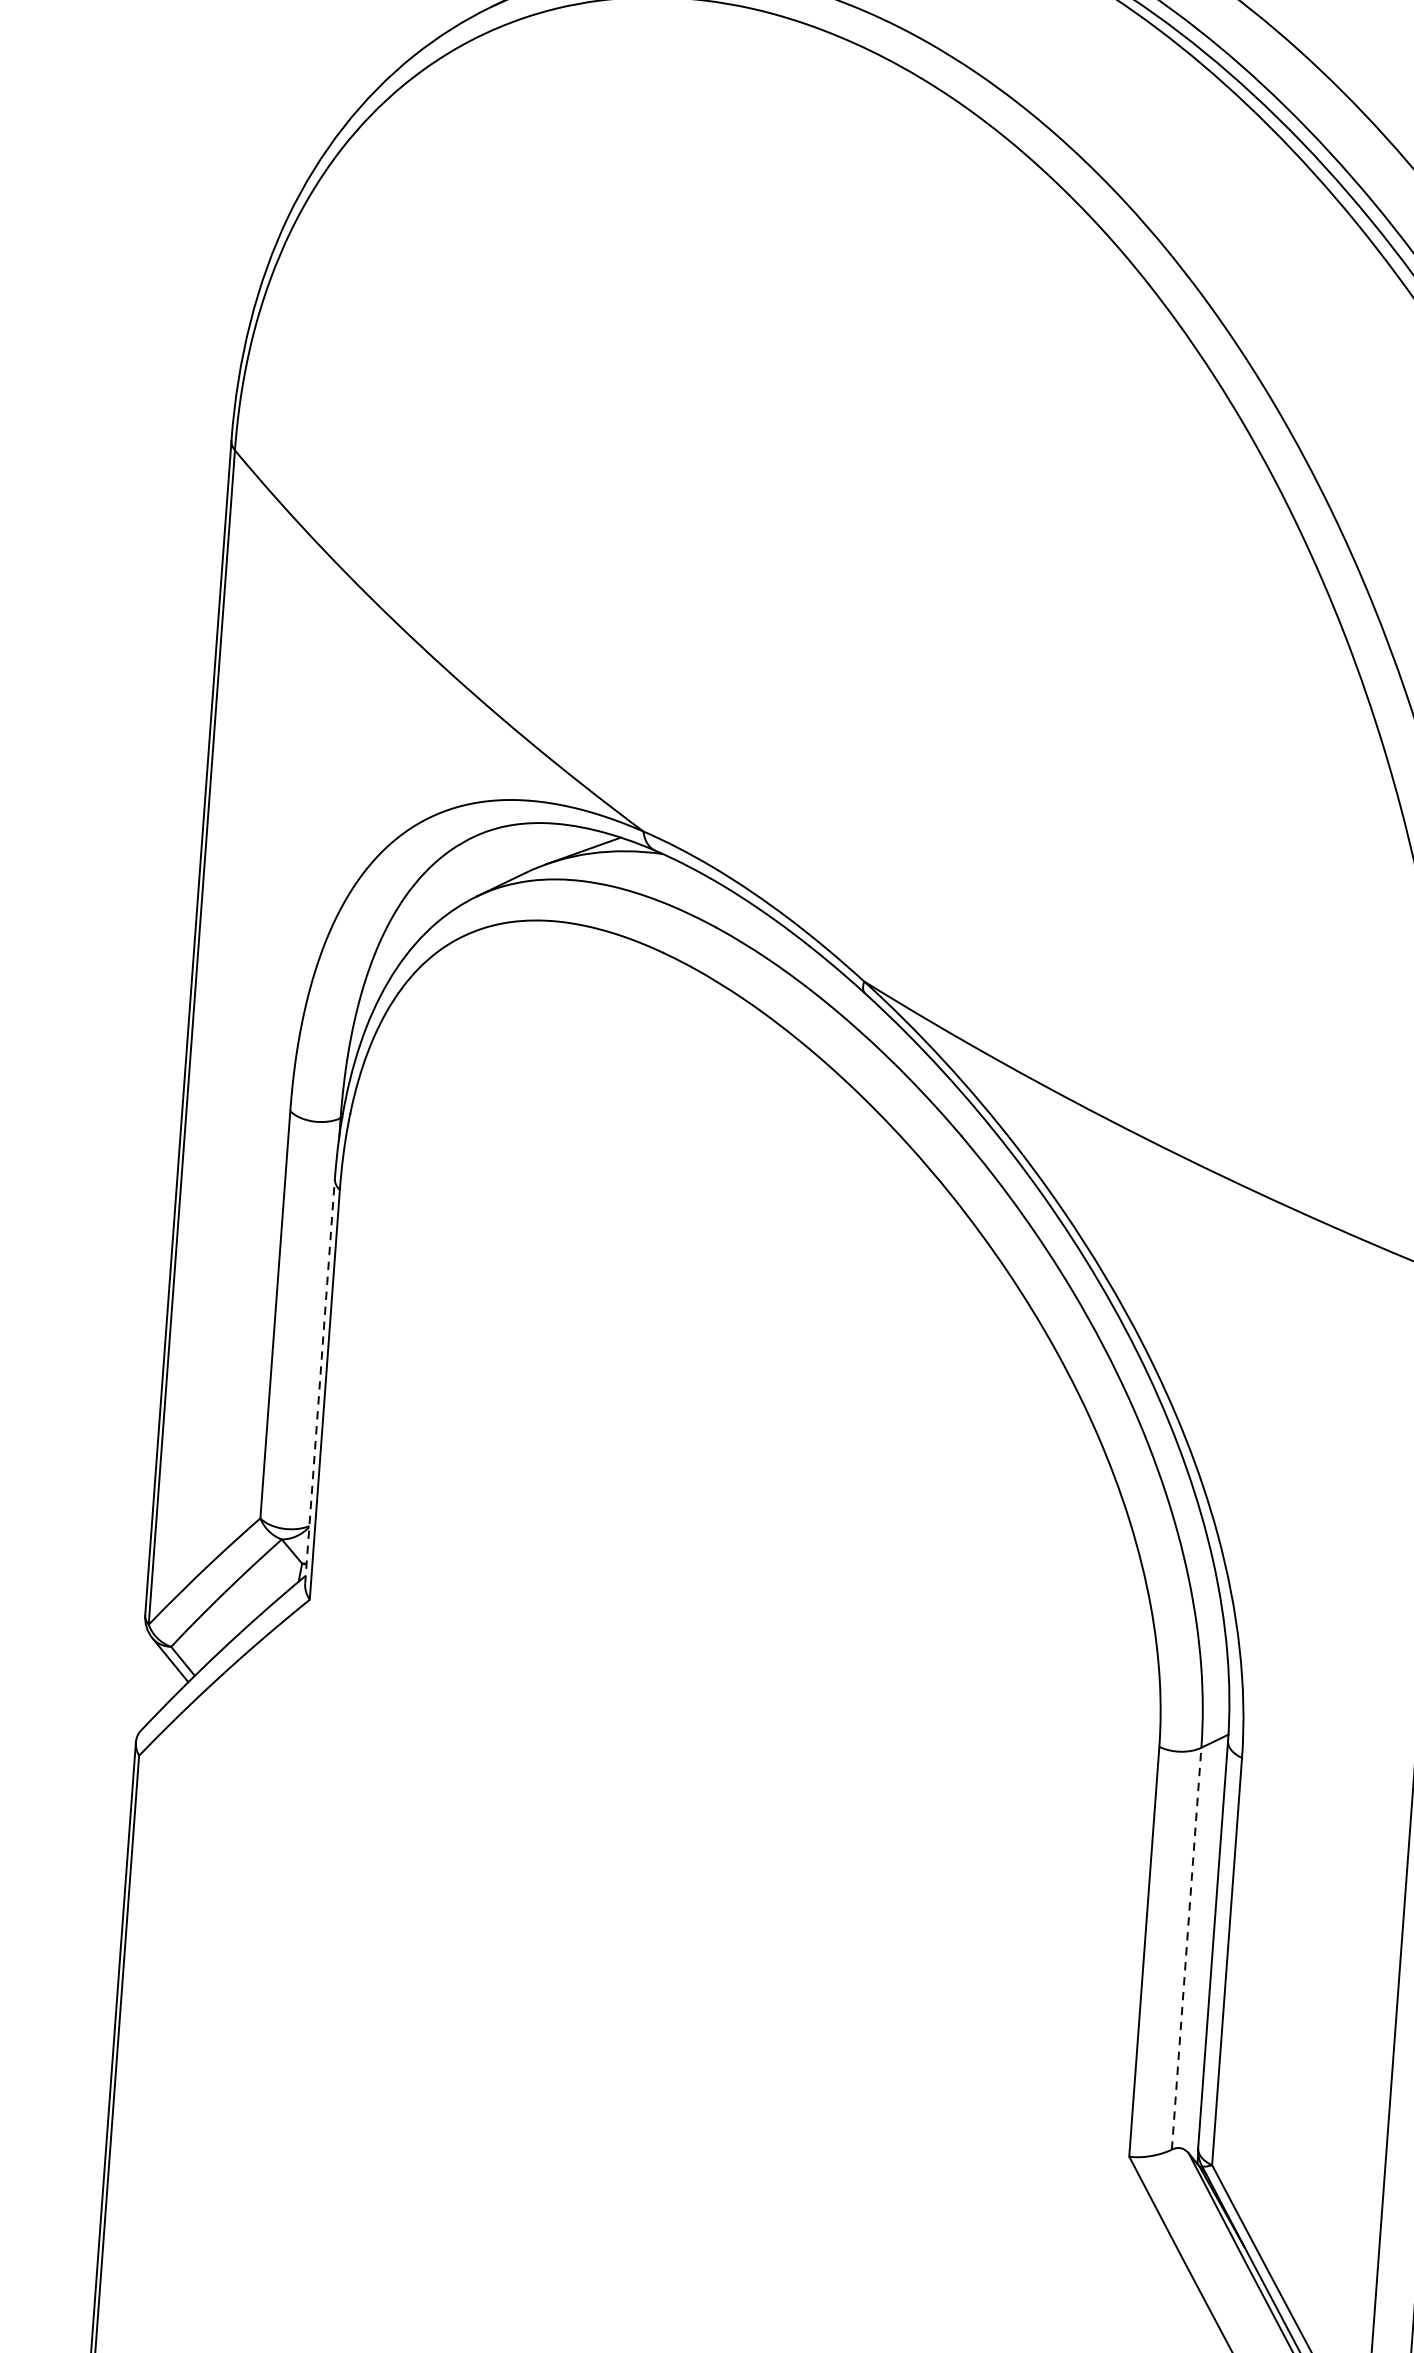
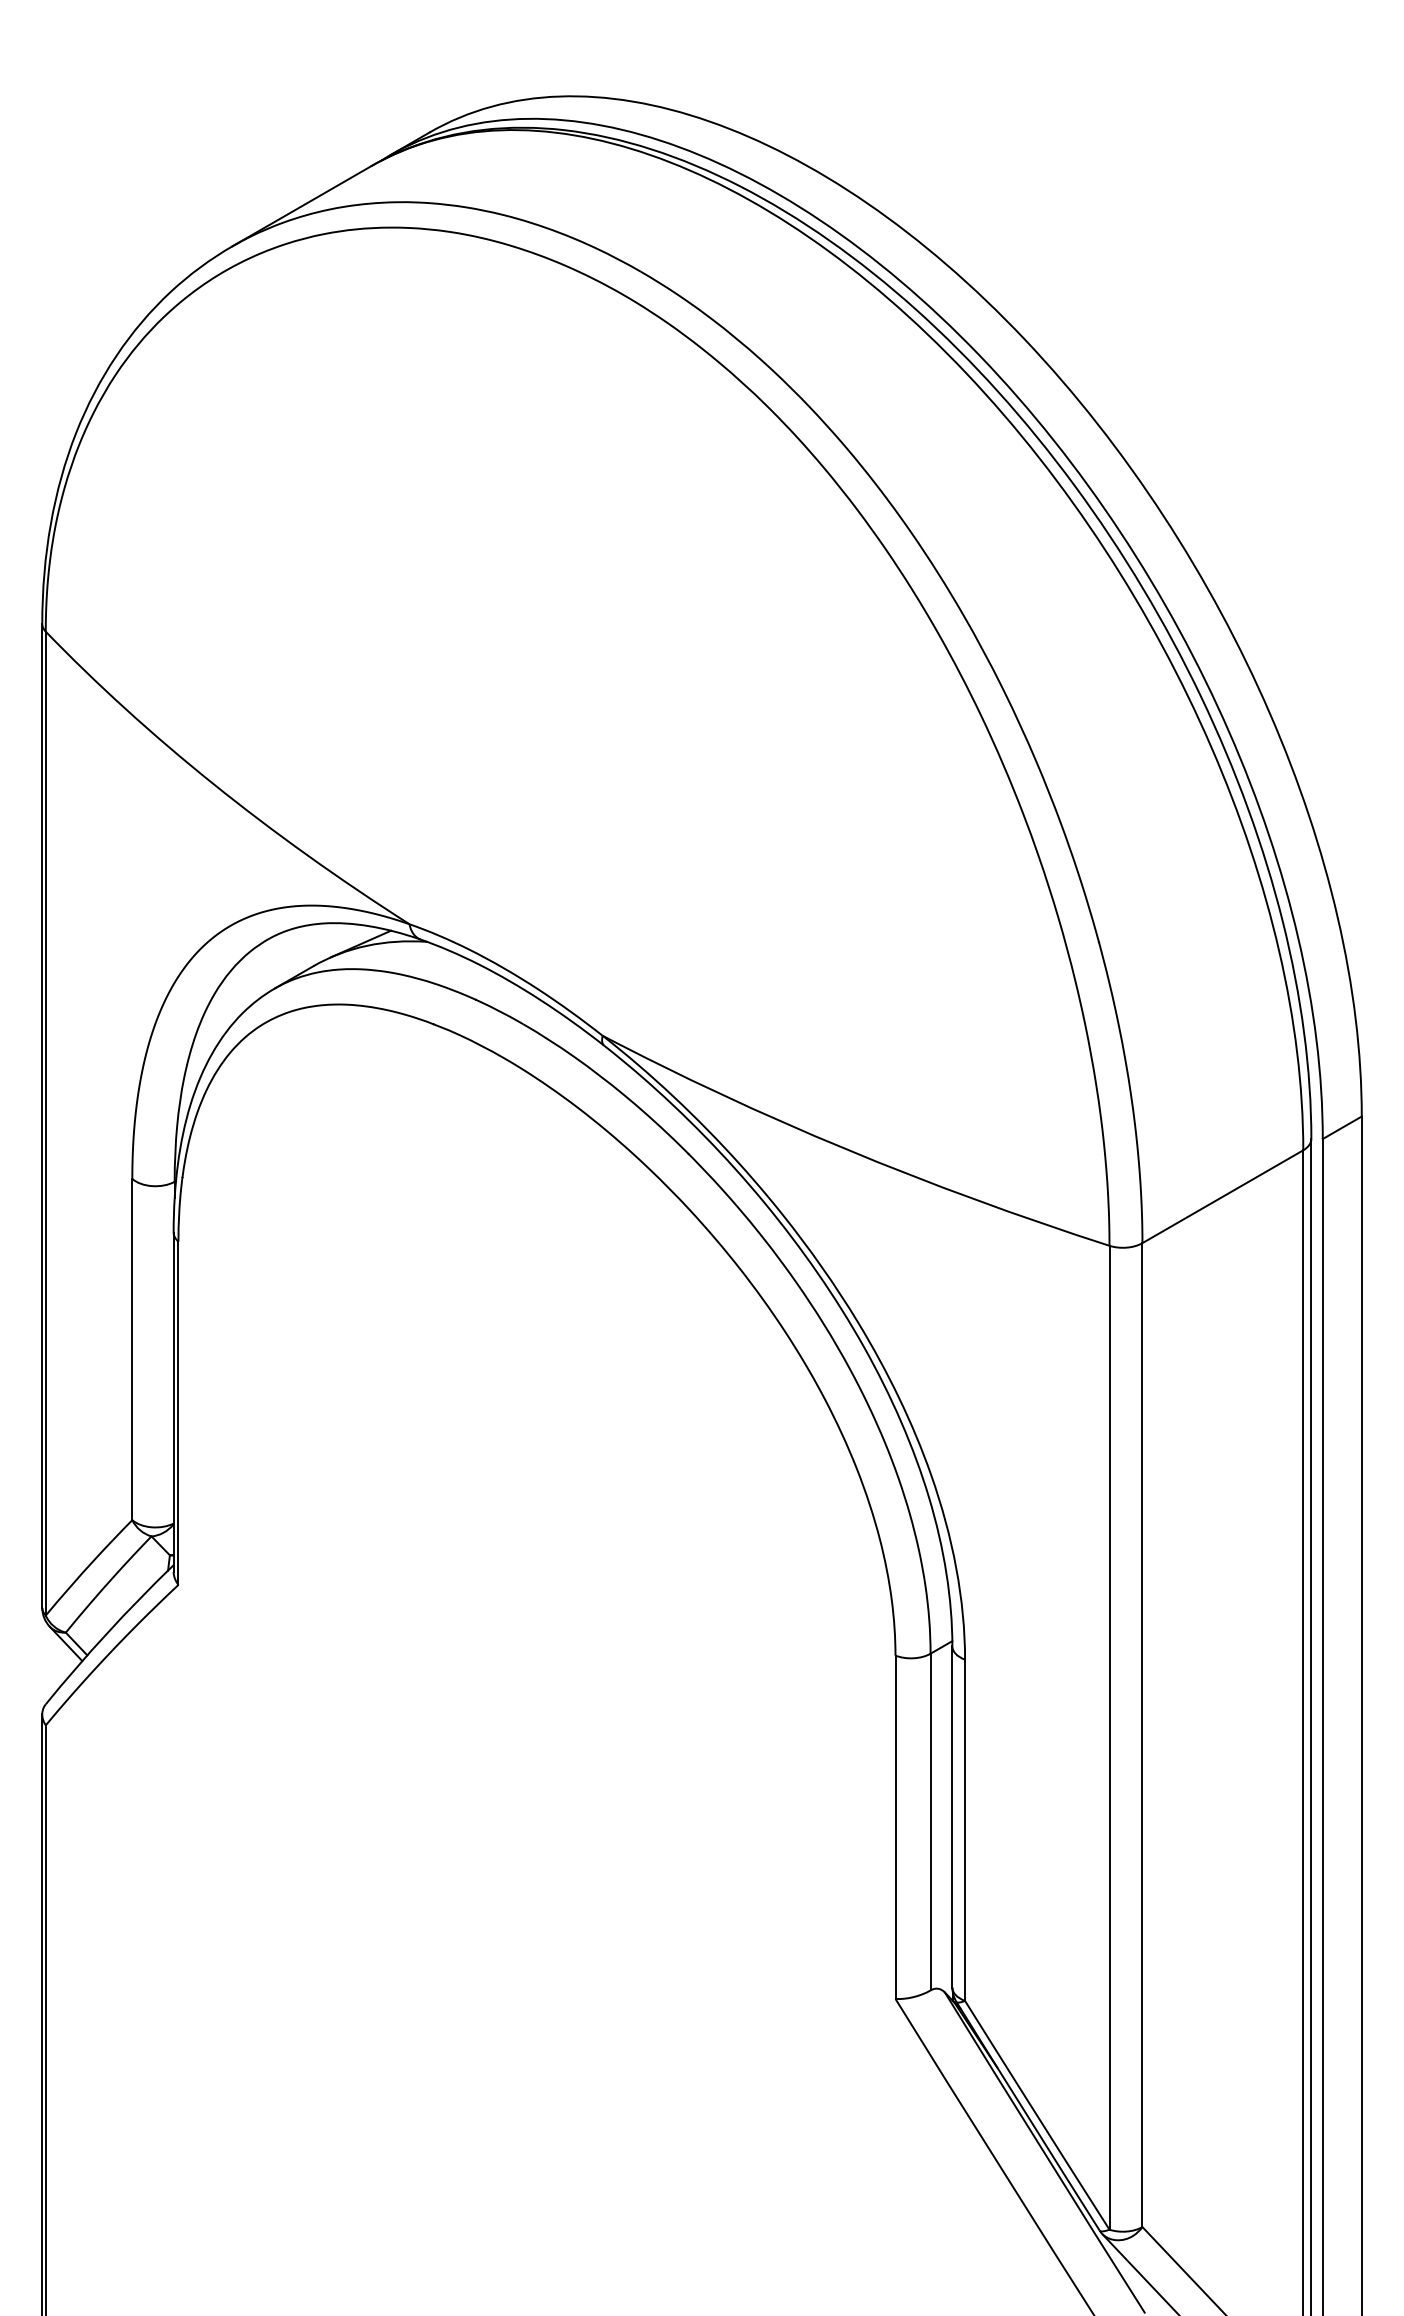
line: (319, 1381) -> (173, 1402), dashed -> solid
line: (1186, 1948) -> (930, 1821), dashed -> solid

